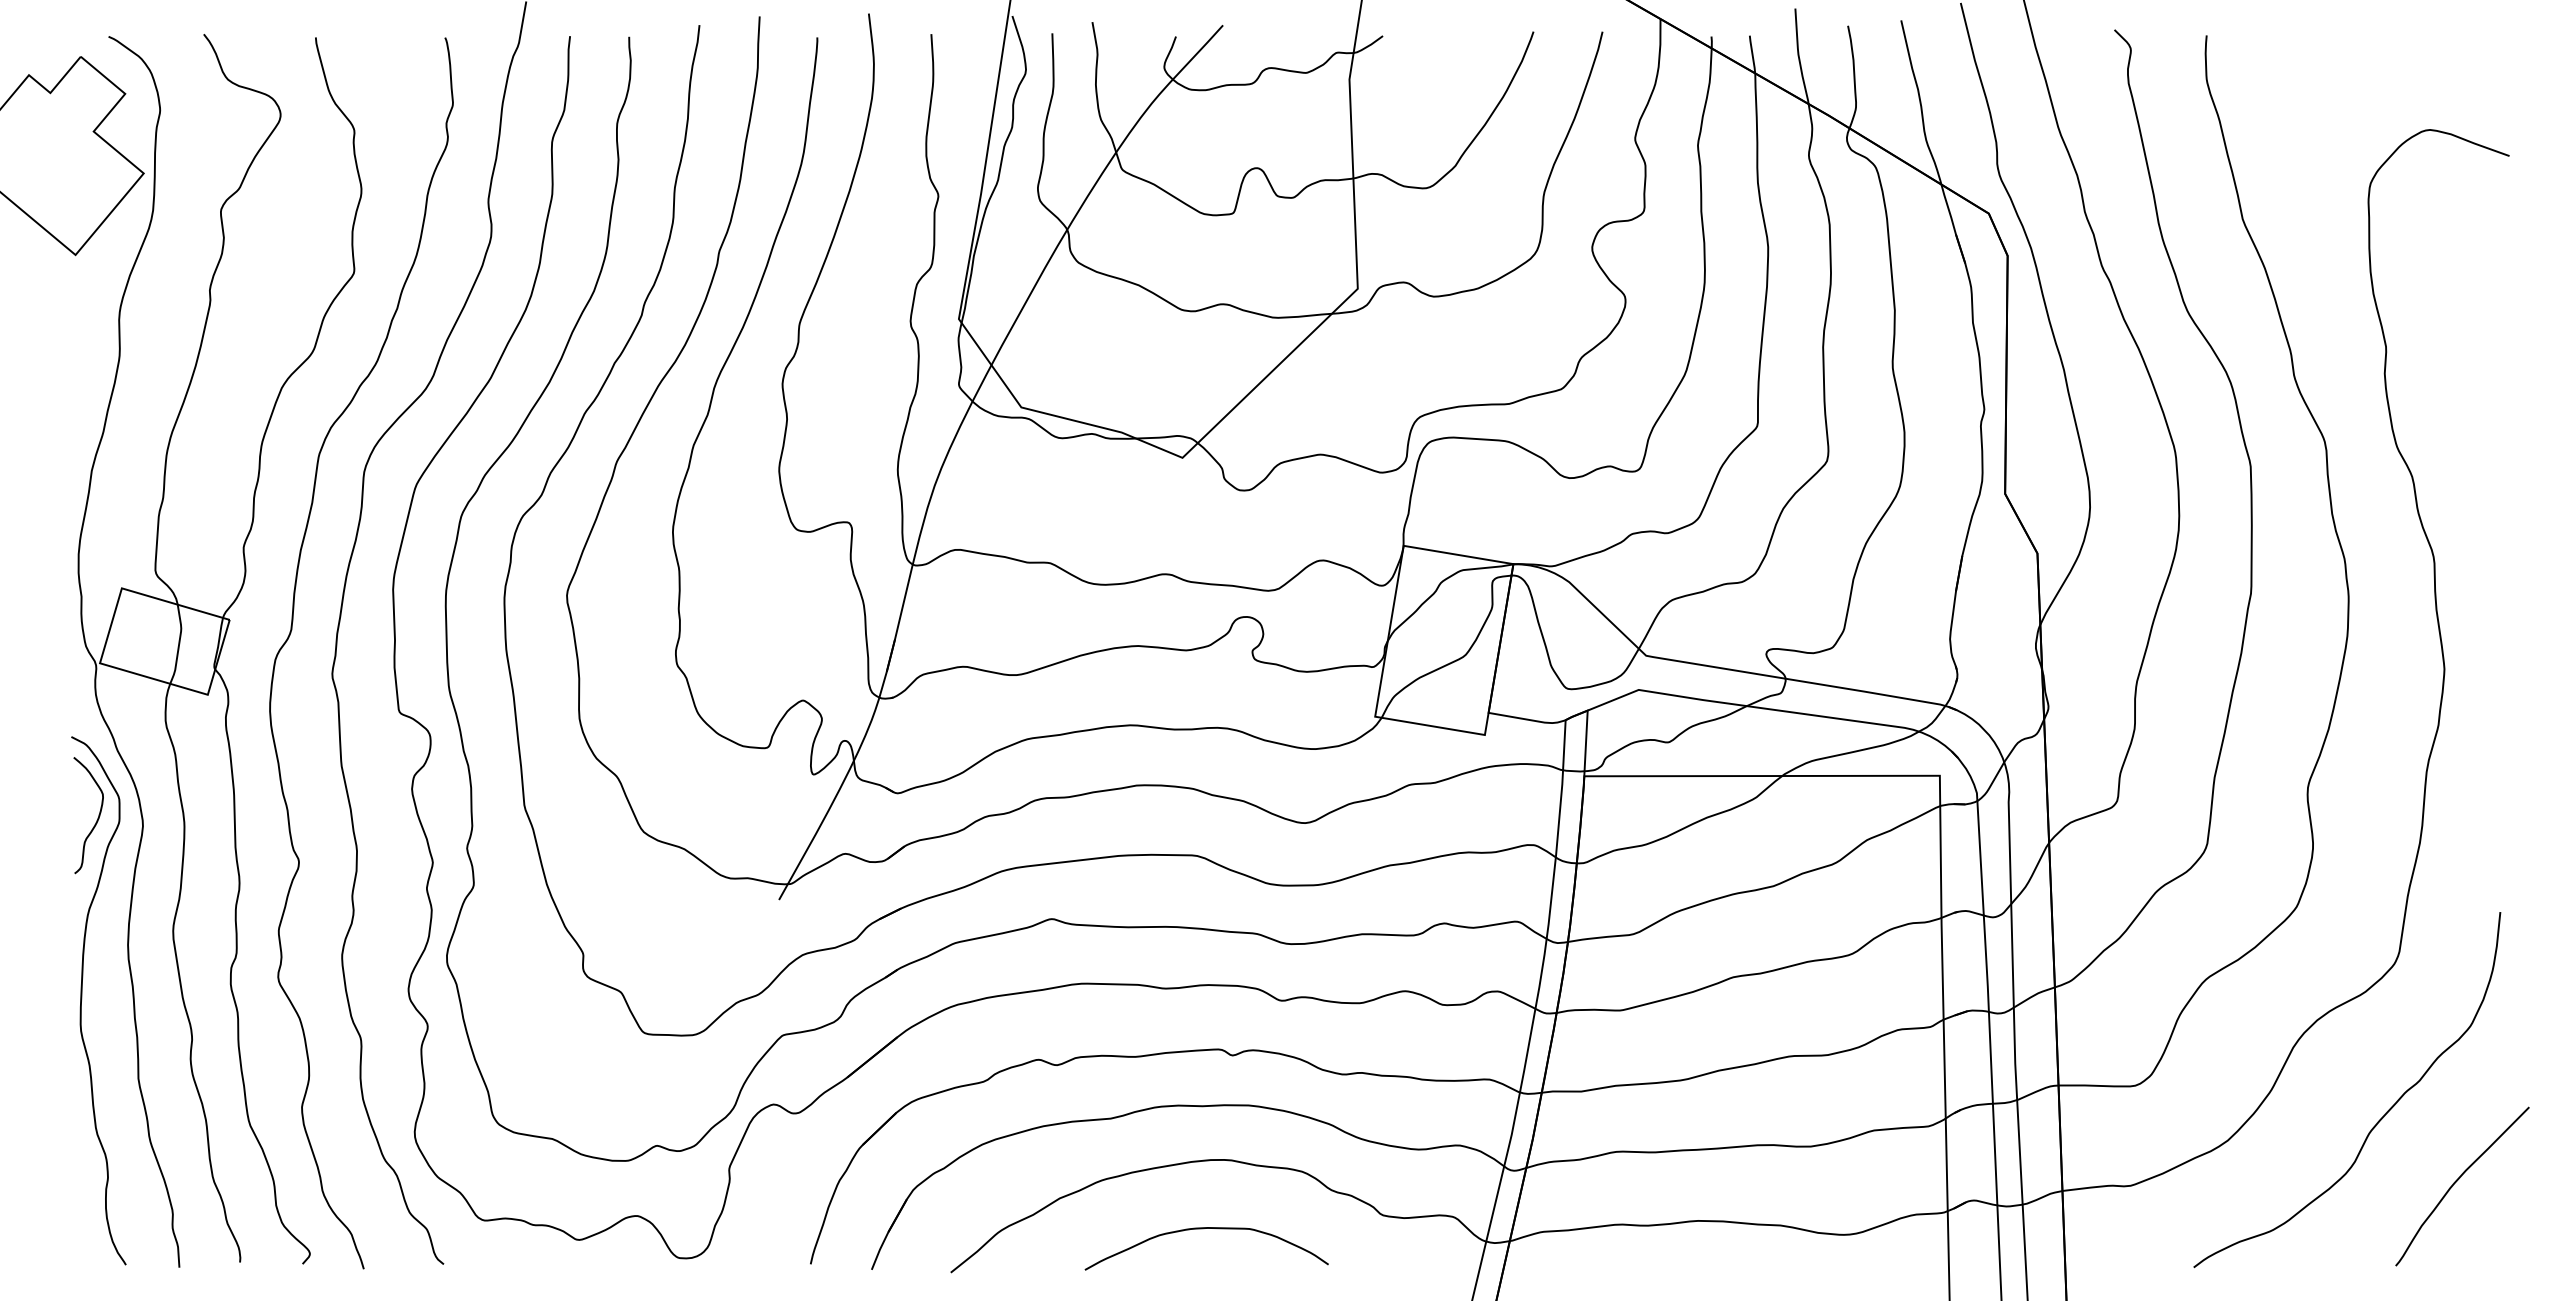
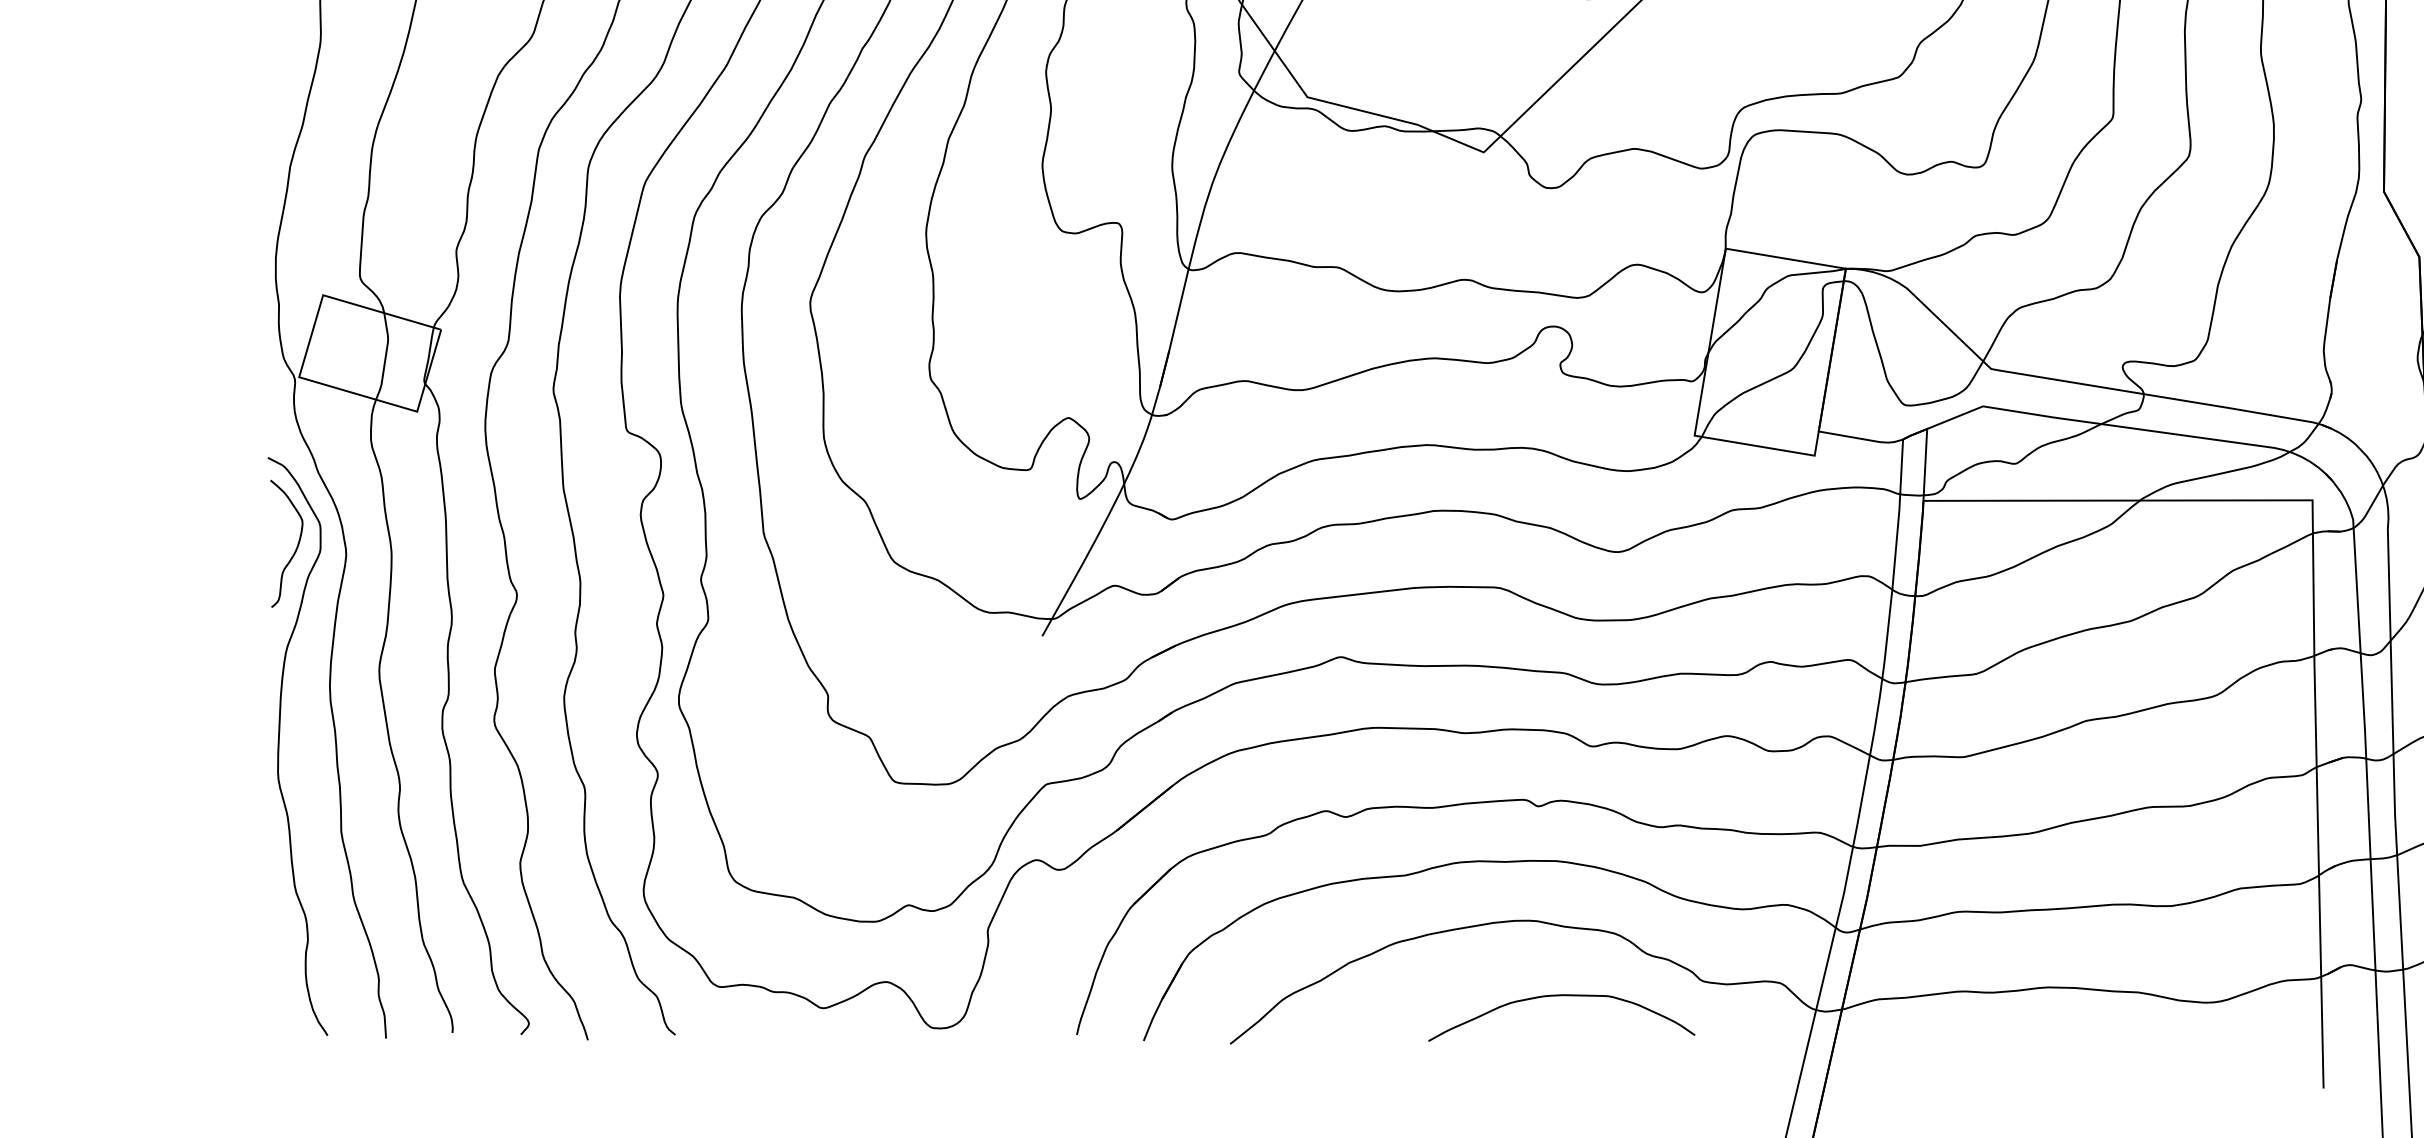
curve: (1203, 1229) -> (1558, 996), moved

